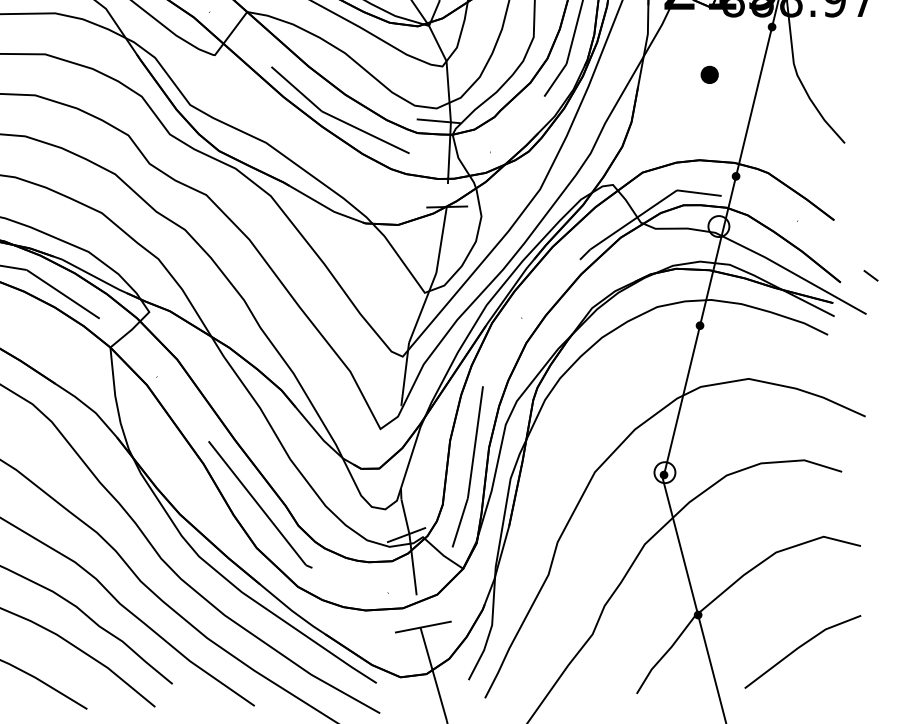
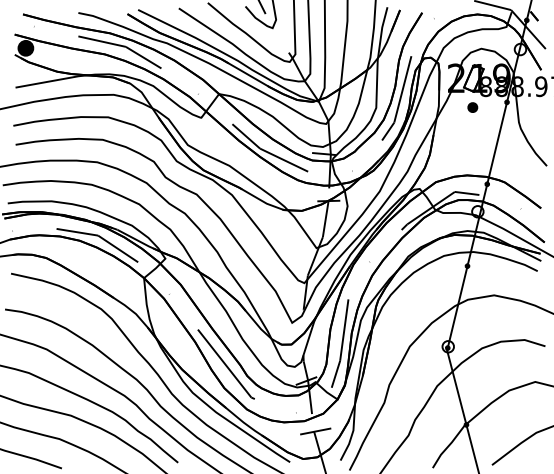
part: (709, 74) -> (472, 107), moved

